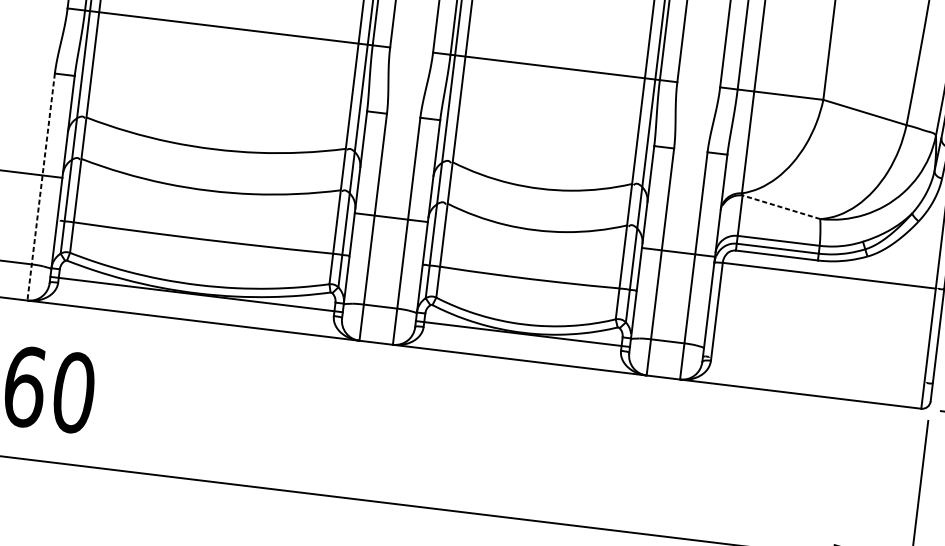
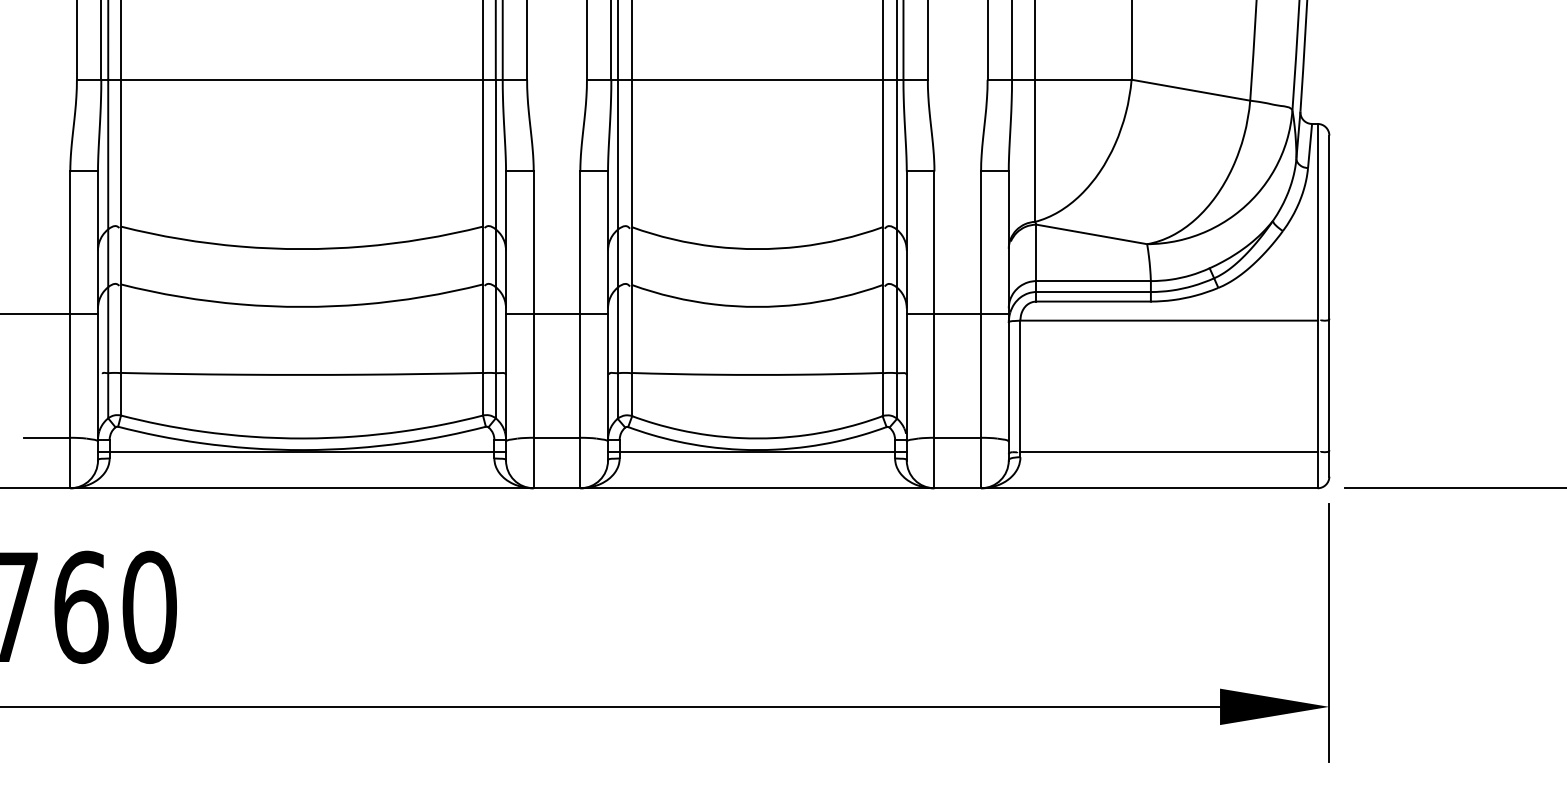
line: (41, 187) -> (70, 330), dashed -> solid
line: (781, 207) -> (1091, 234), dashed -> solid
line: (817, 370) -> (1168, 452), added

